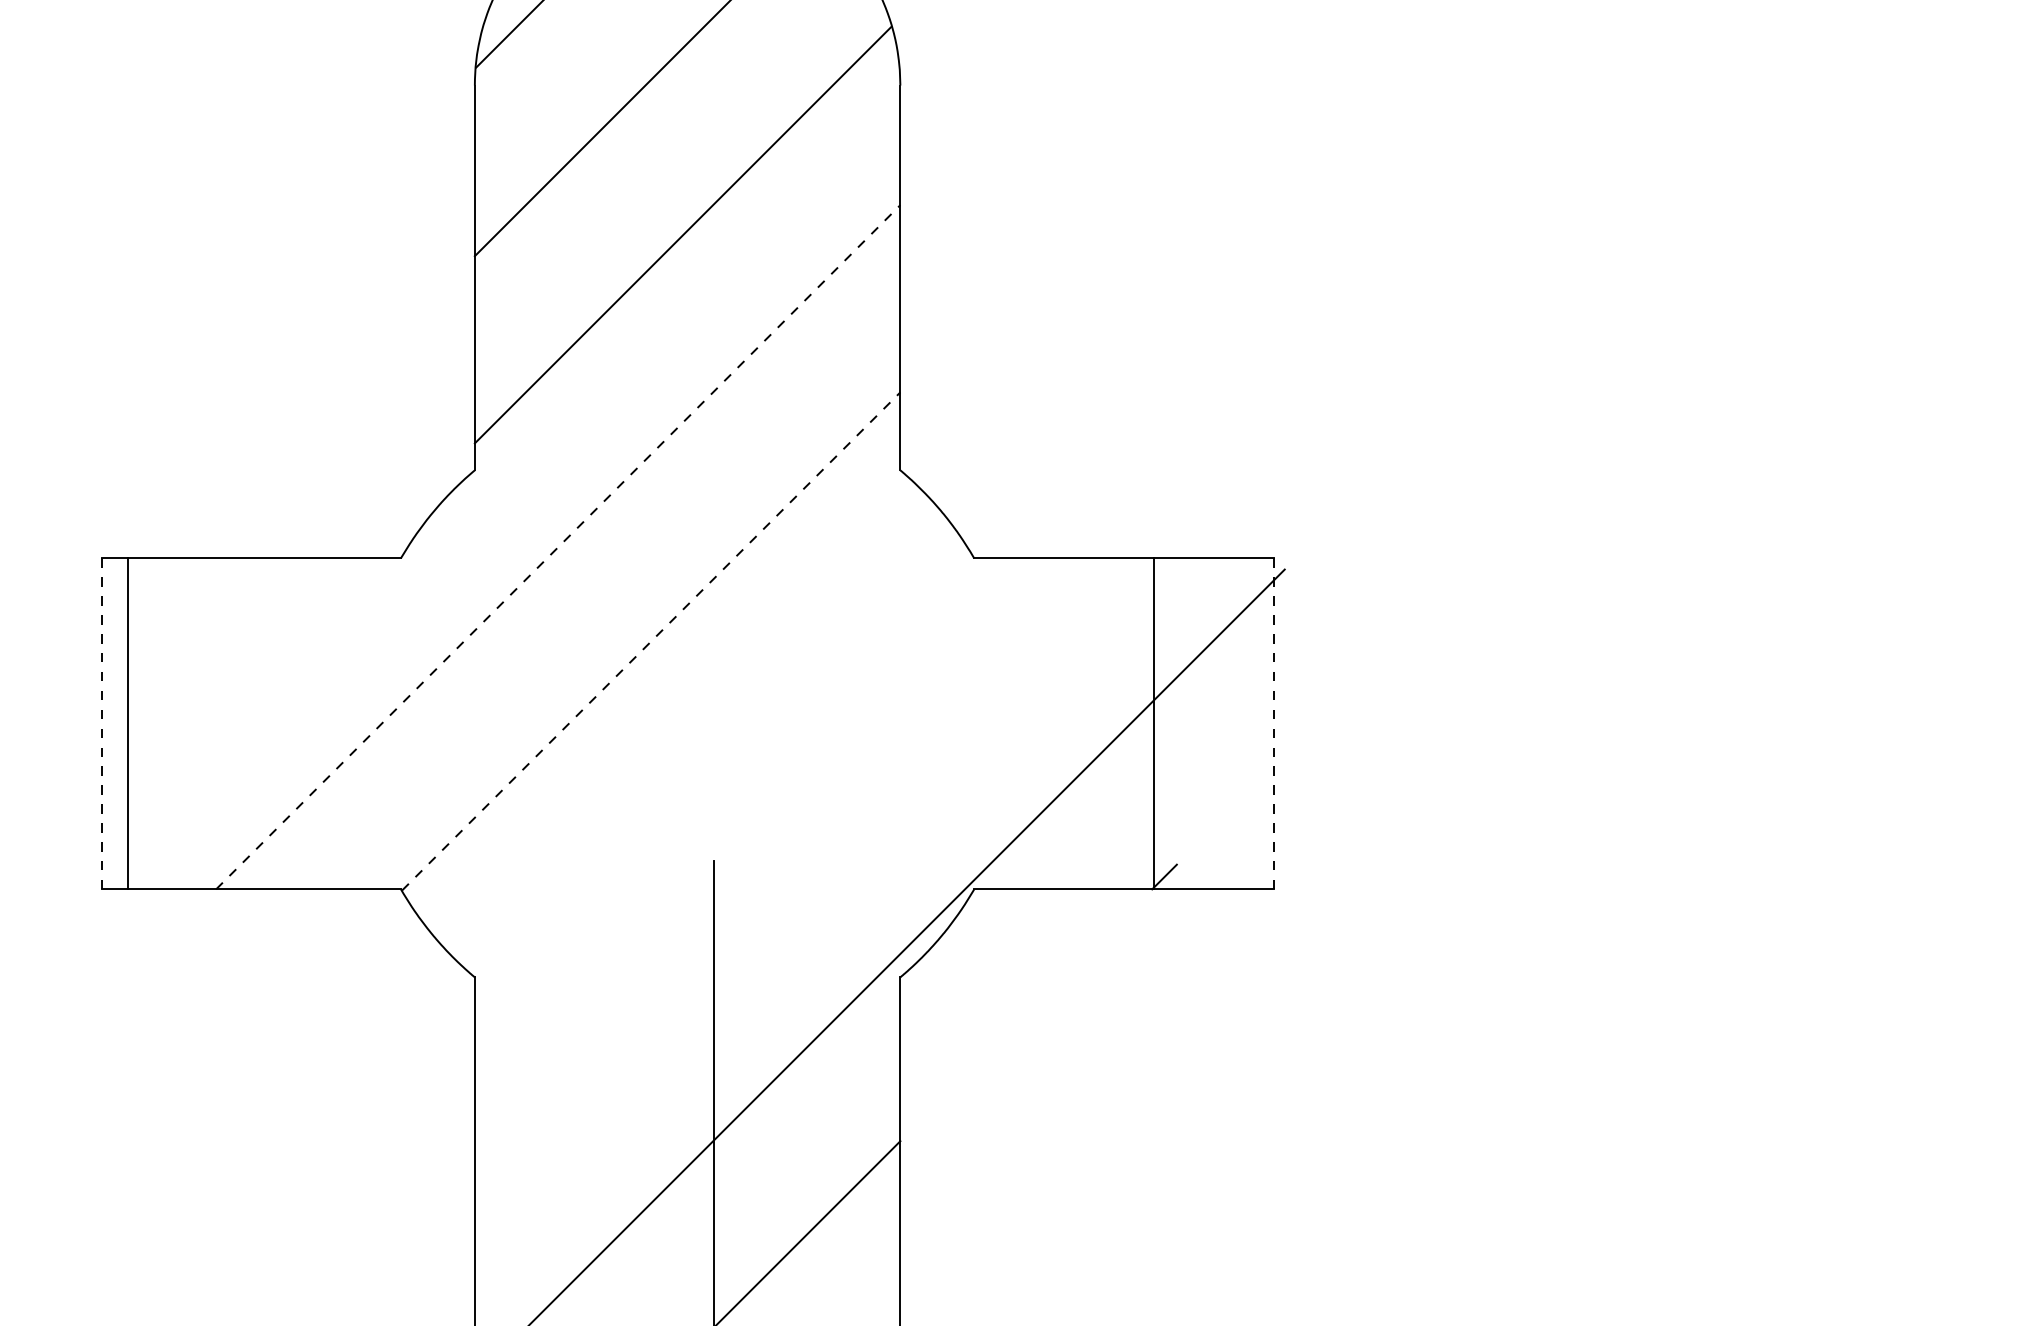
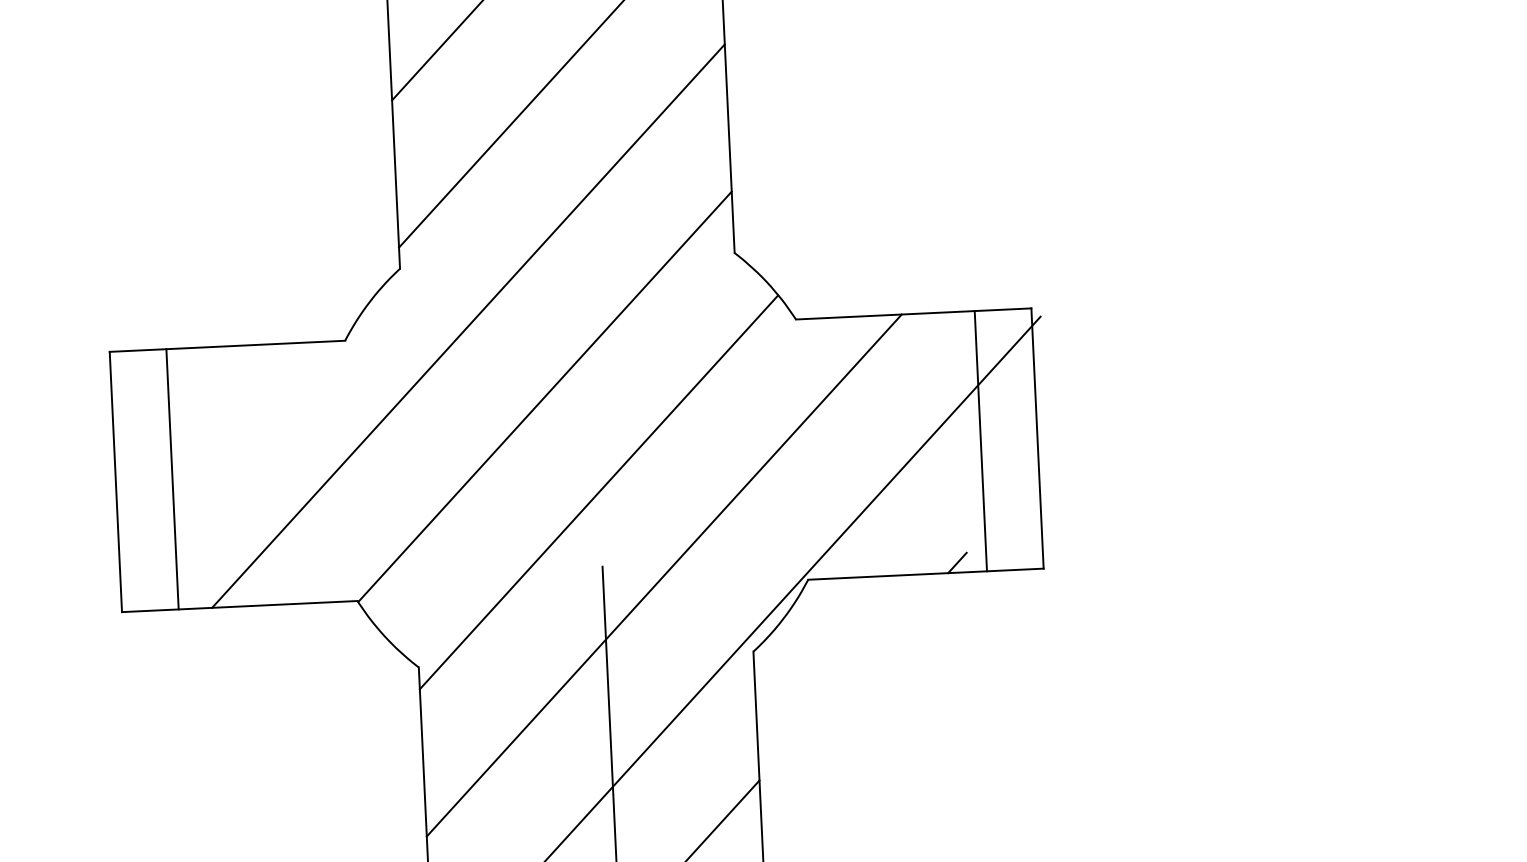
line: (558, 547) -> (468, 326), dashed -> solid
line: (651, 641) -> (545, 396), dashed -> solid
line: (101, 723) -> (115, 481), dashed -> solid
line: (127, 723) -> (172, 479), moved
line: (1153, 723) -> (980, 440), moved
line: (1273, 724) -> (1037, 439), dashed -> solid
line: (713, 765) -> (598, 492), added
line: (791, 875) -> (664, 575), added

